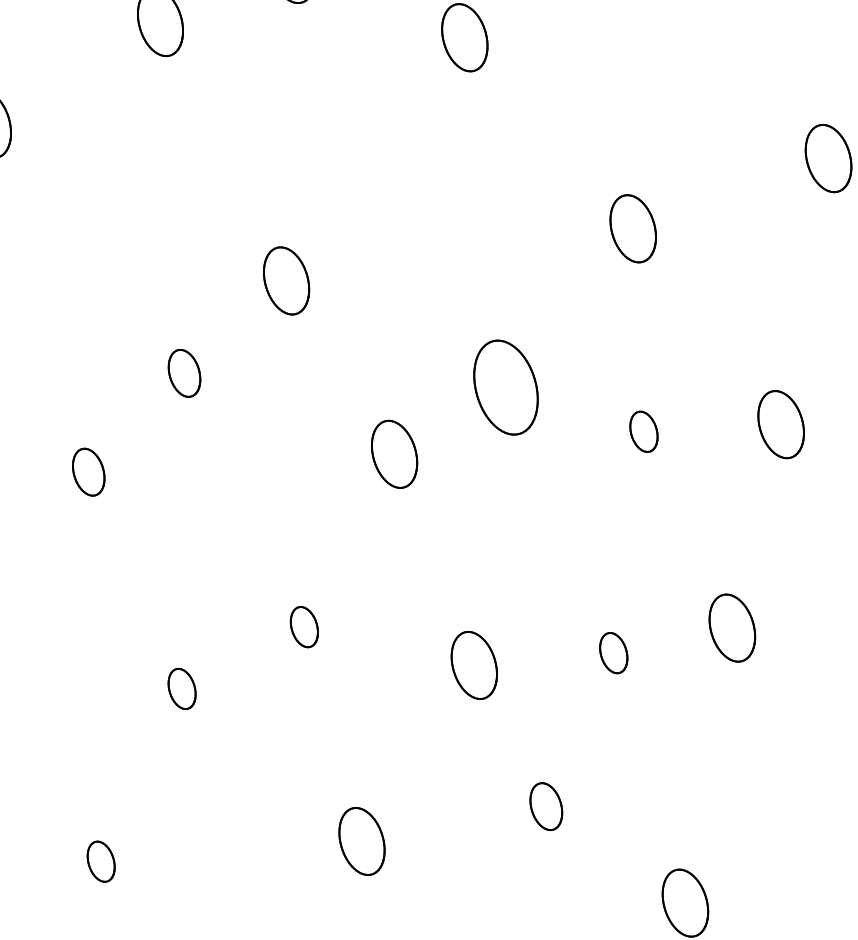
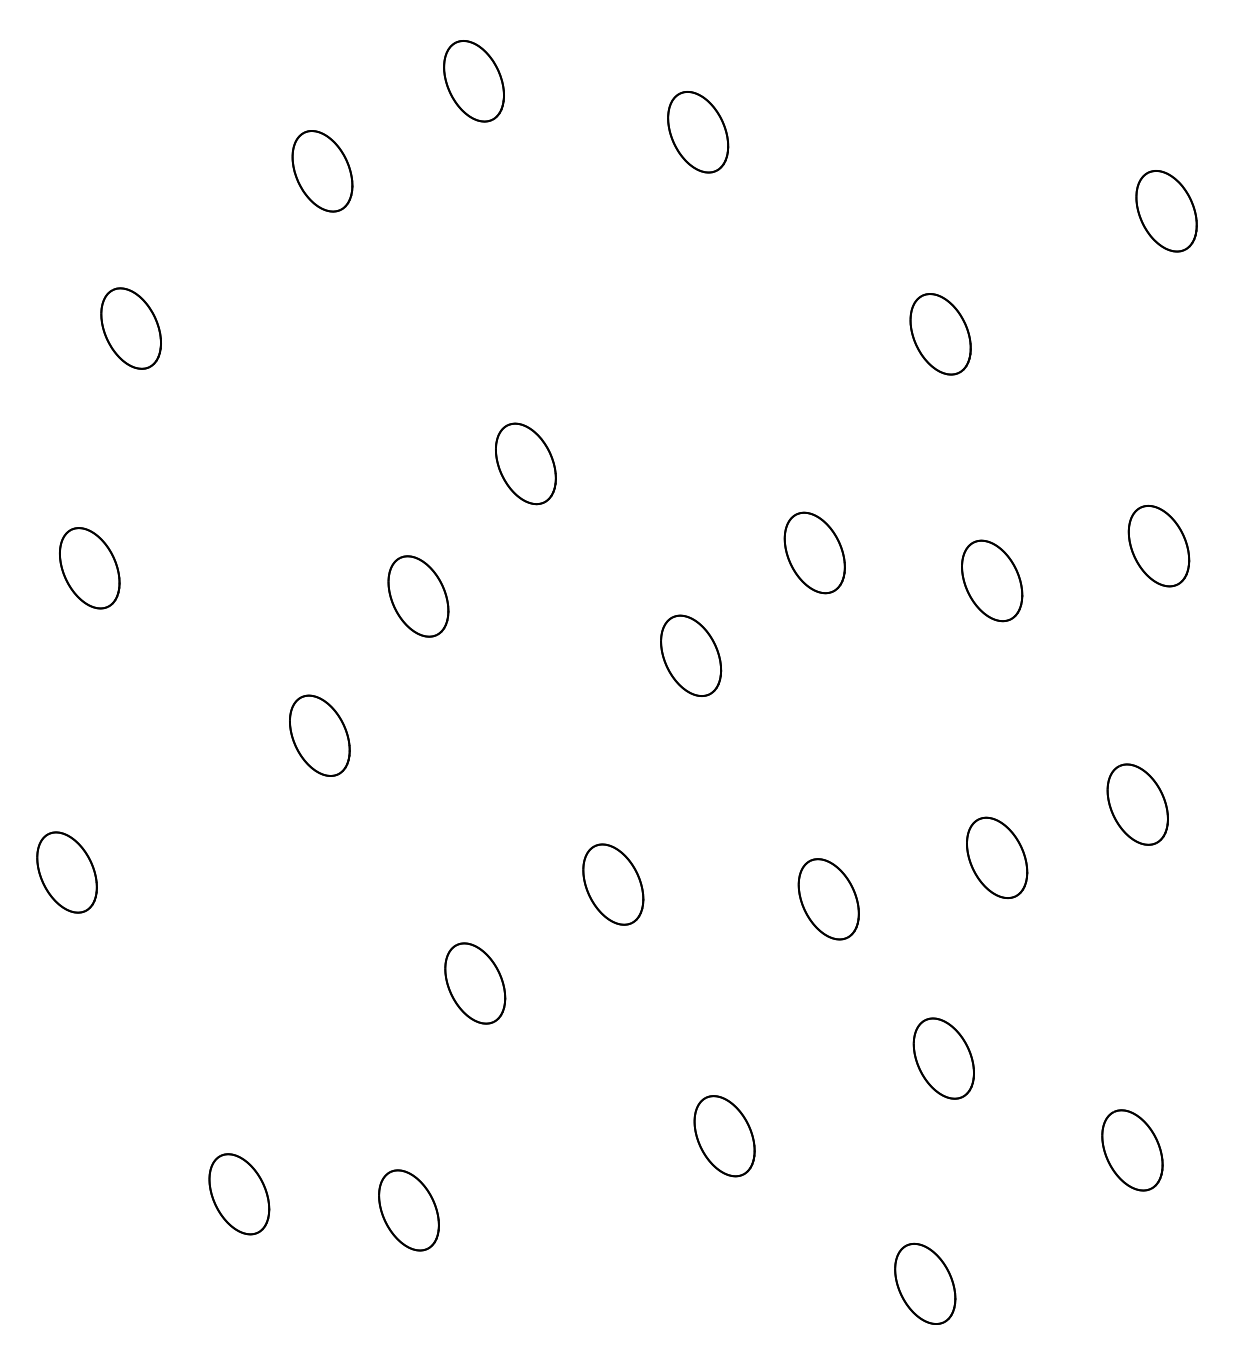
part: (184, 373) -> (418, 596), size x1.43
part: (505, 387) -> (814, 552), size x0.71
part: (644, 431) -> (992, 580), size x1.67
part: (88, 471) -> (319, 735), size x1.43
part: (304, 627) -> (613, 884), size x1.67
part: (613, 652) -> (997, 857), size x1.67
part: (182, 688) -> (475, 983), size x1.67
part: (546, 806) -> (943, 1058), size x1.43
part: (100, 861) -> (408, 1210), size x1.67

